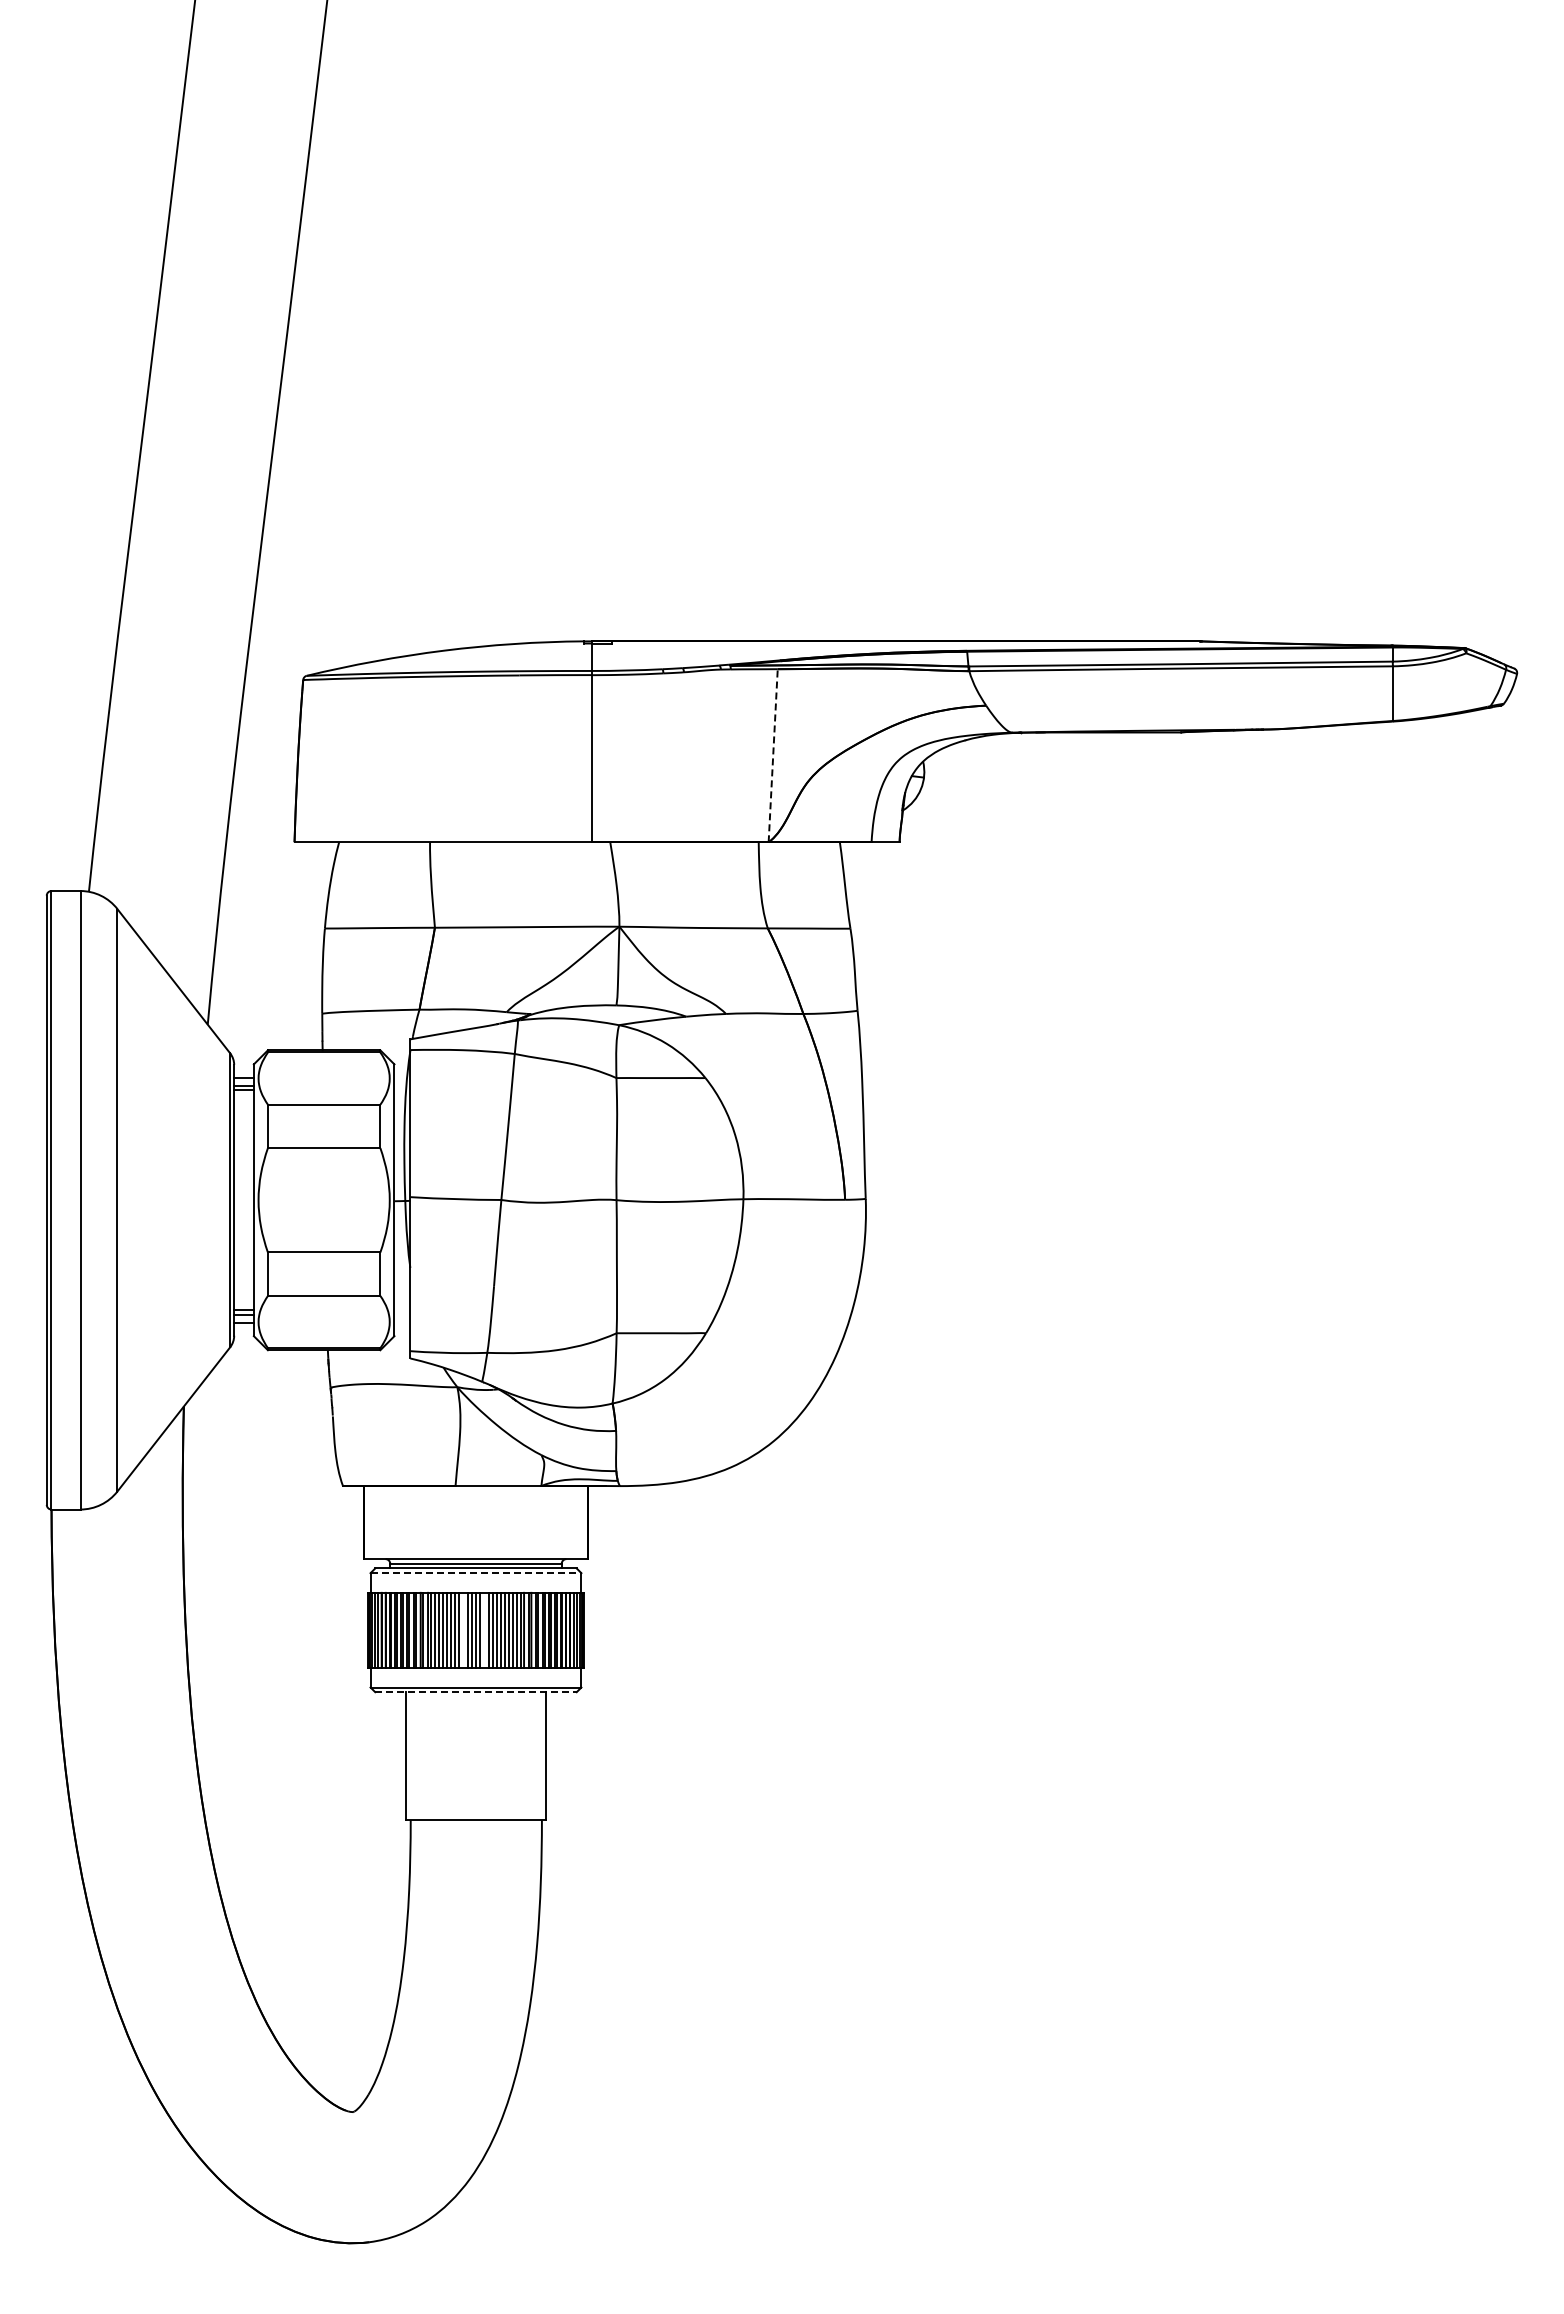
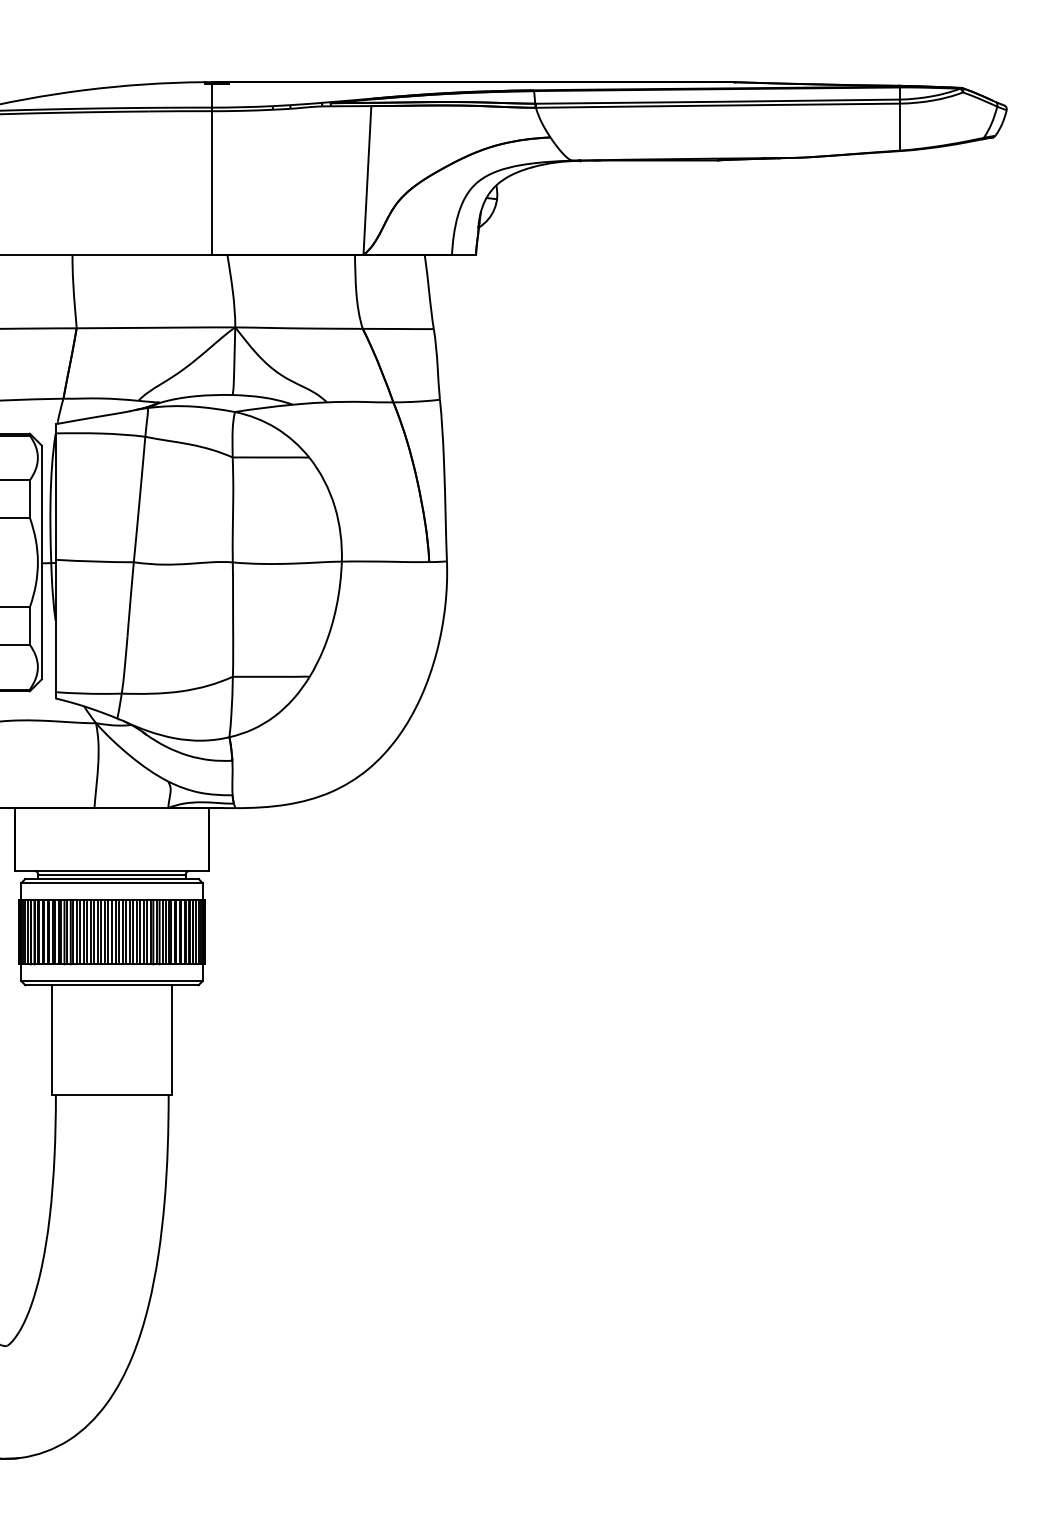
line: (773, 755) -> (367, 180), dashed -> solid
line: (476, 1573) -> (112, 883), dashed -> solid
line: (463, 1629) -> (101, 931), added
line: (484, 1629) -> (119, 931), added
line: (475, 1692) -> (111, 985), dashed -> solid

